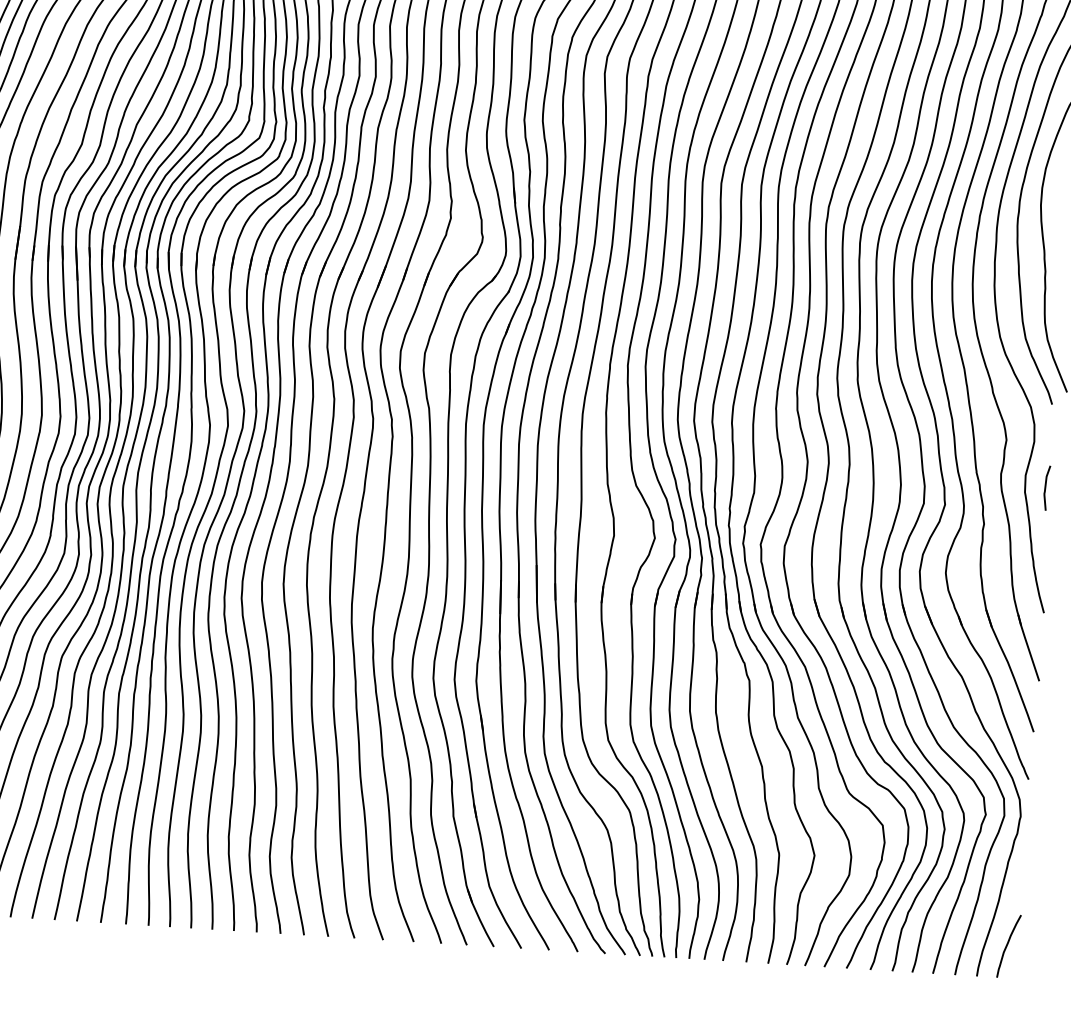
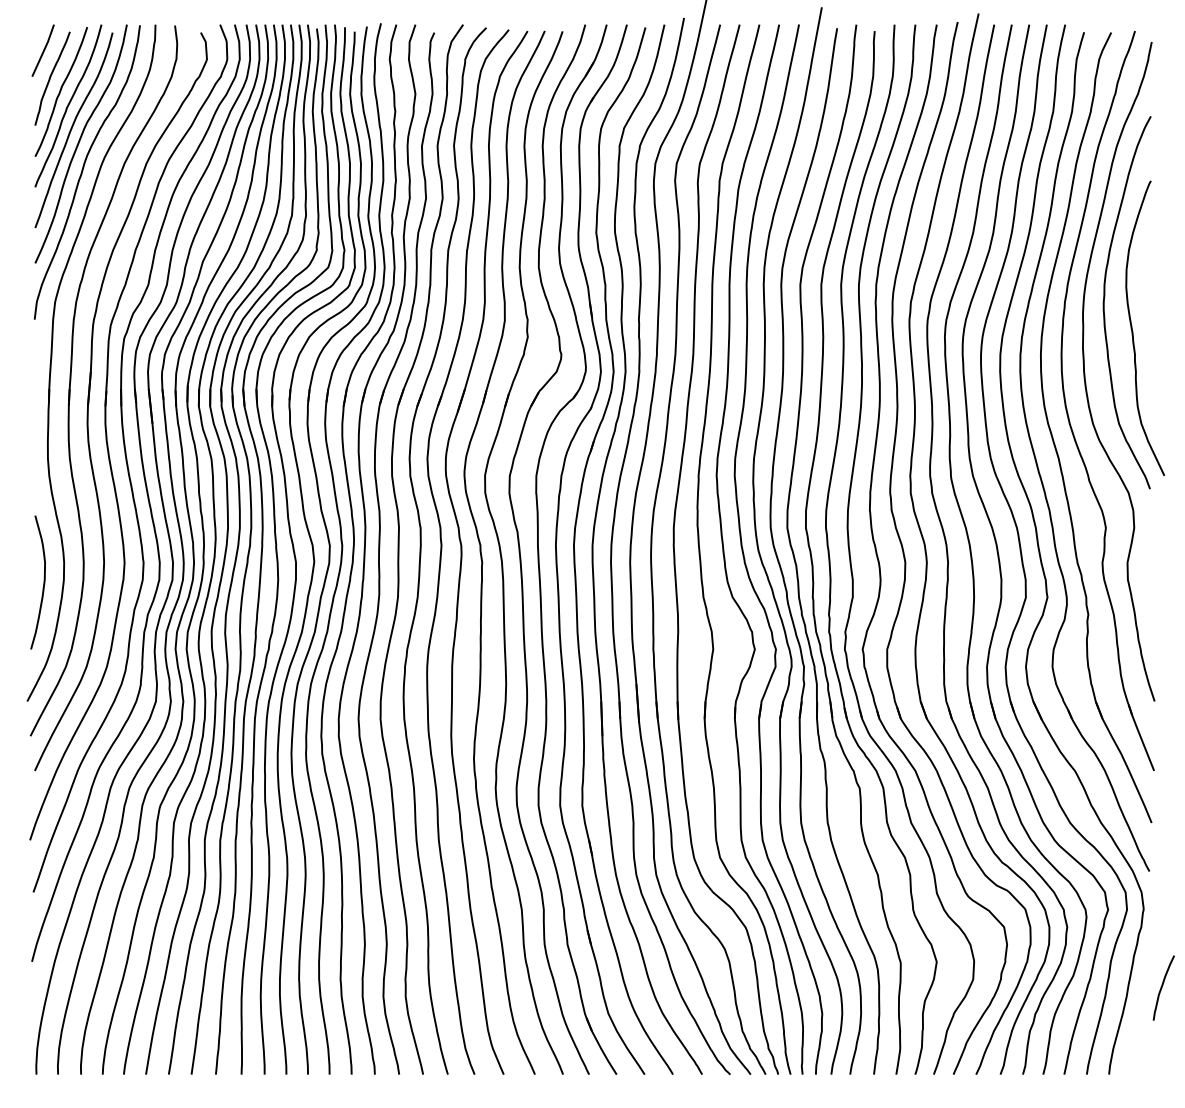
curve: (1046, 488) -> (1149, 574), removed
curve: (1007, 945) -> (1162, 987), moved

